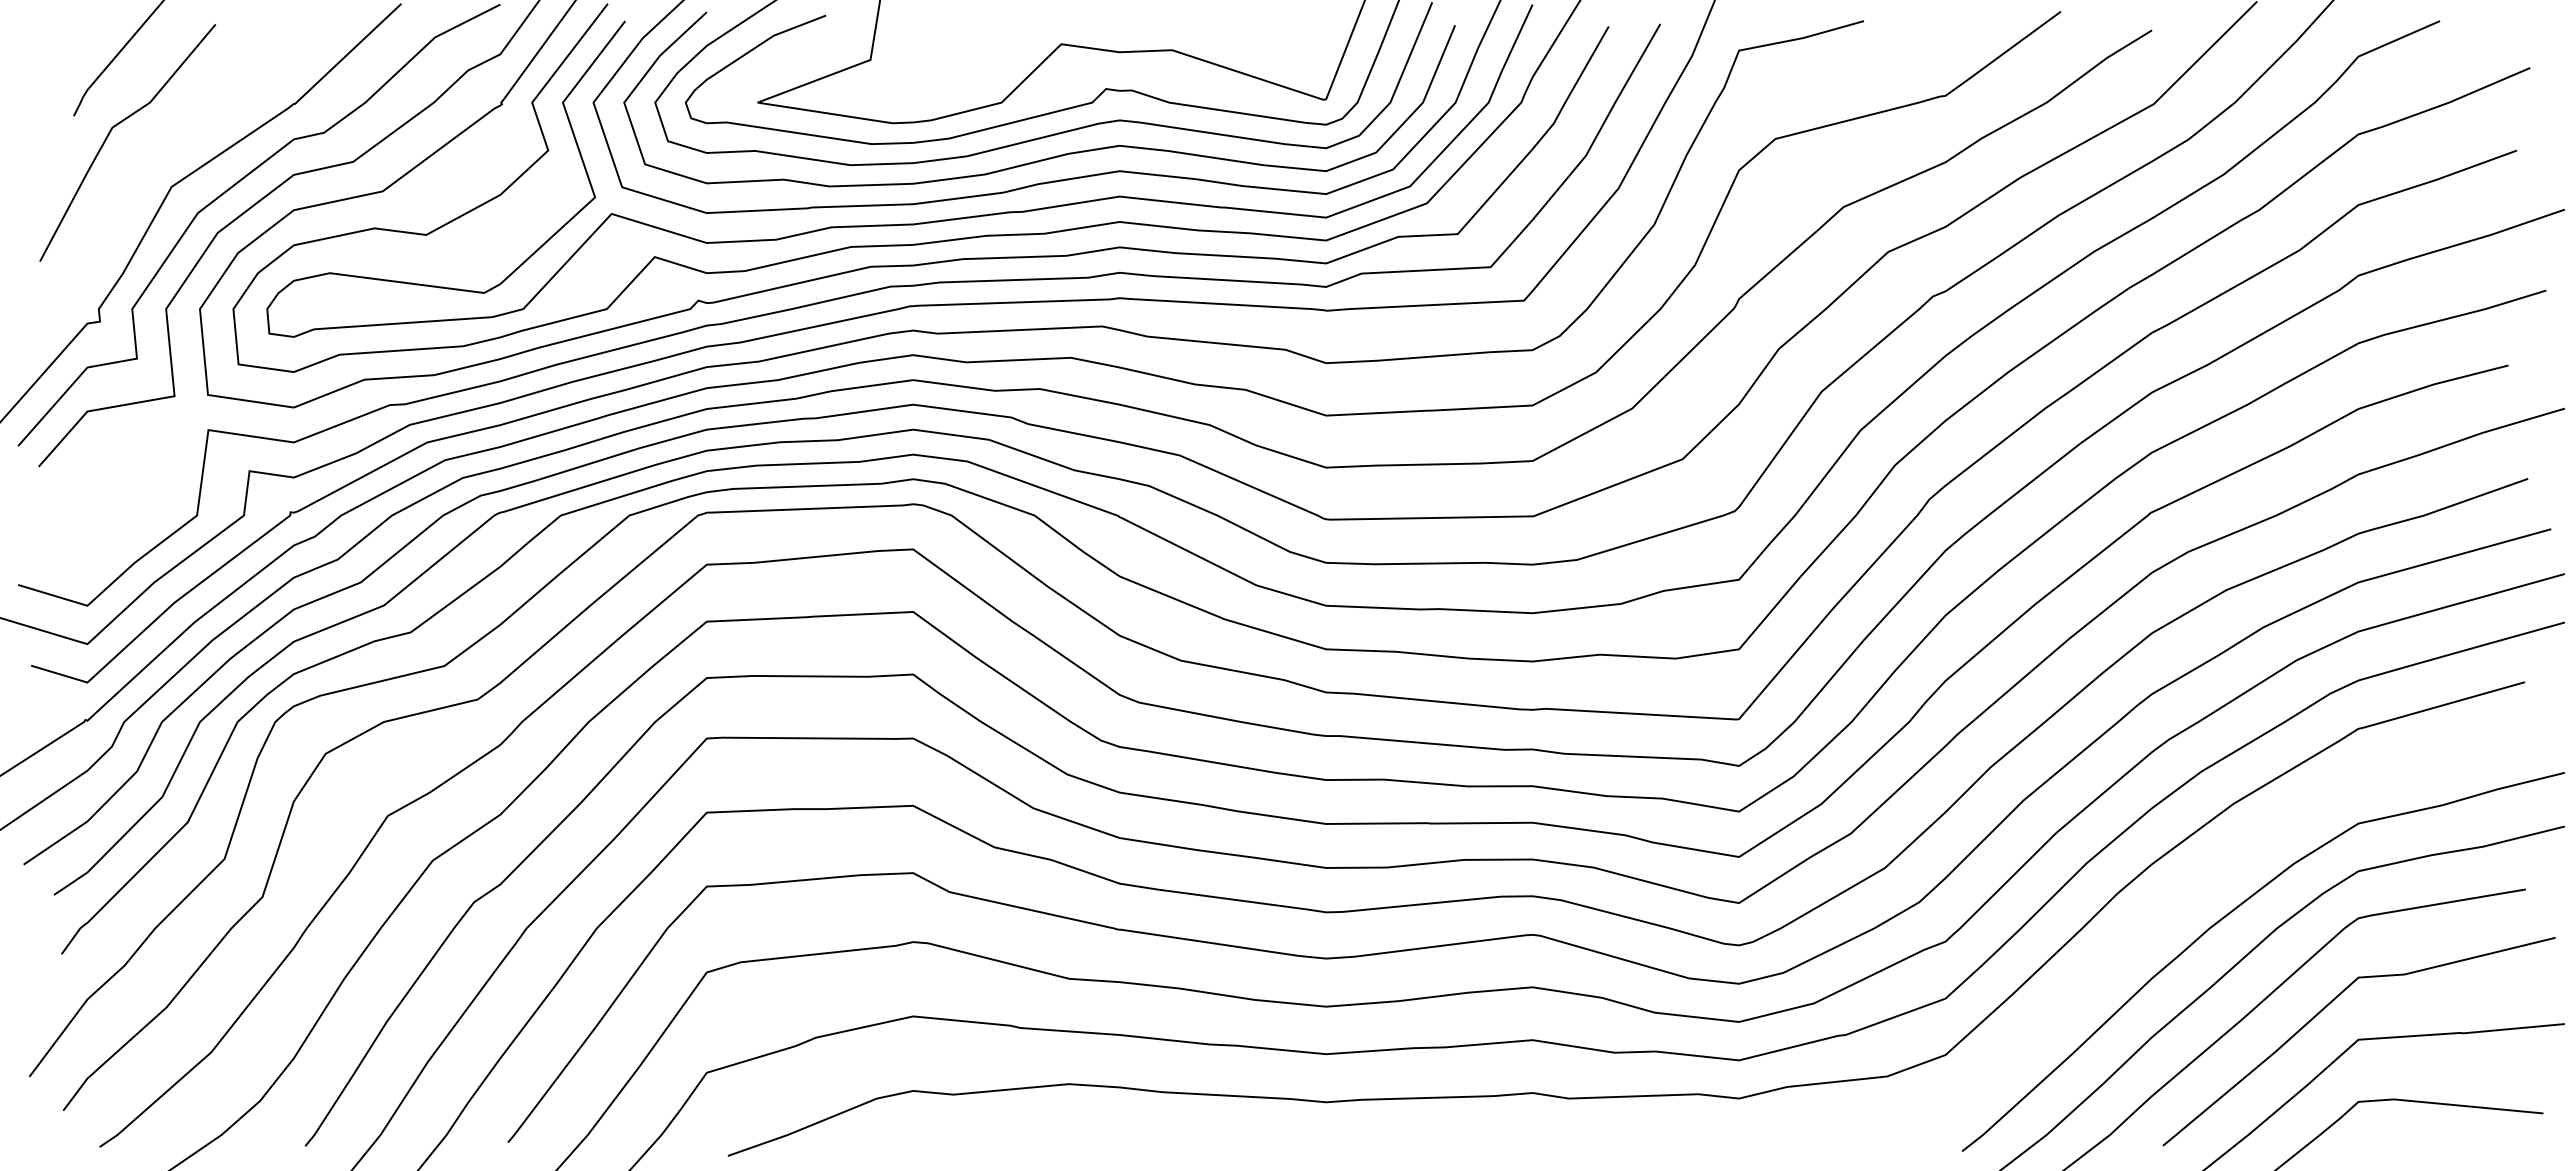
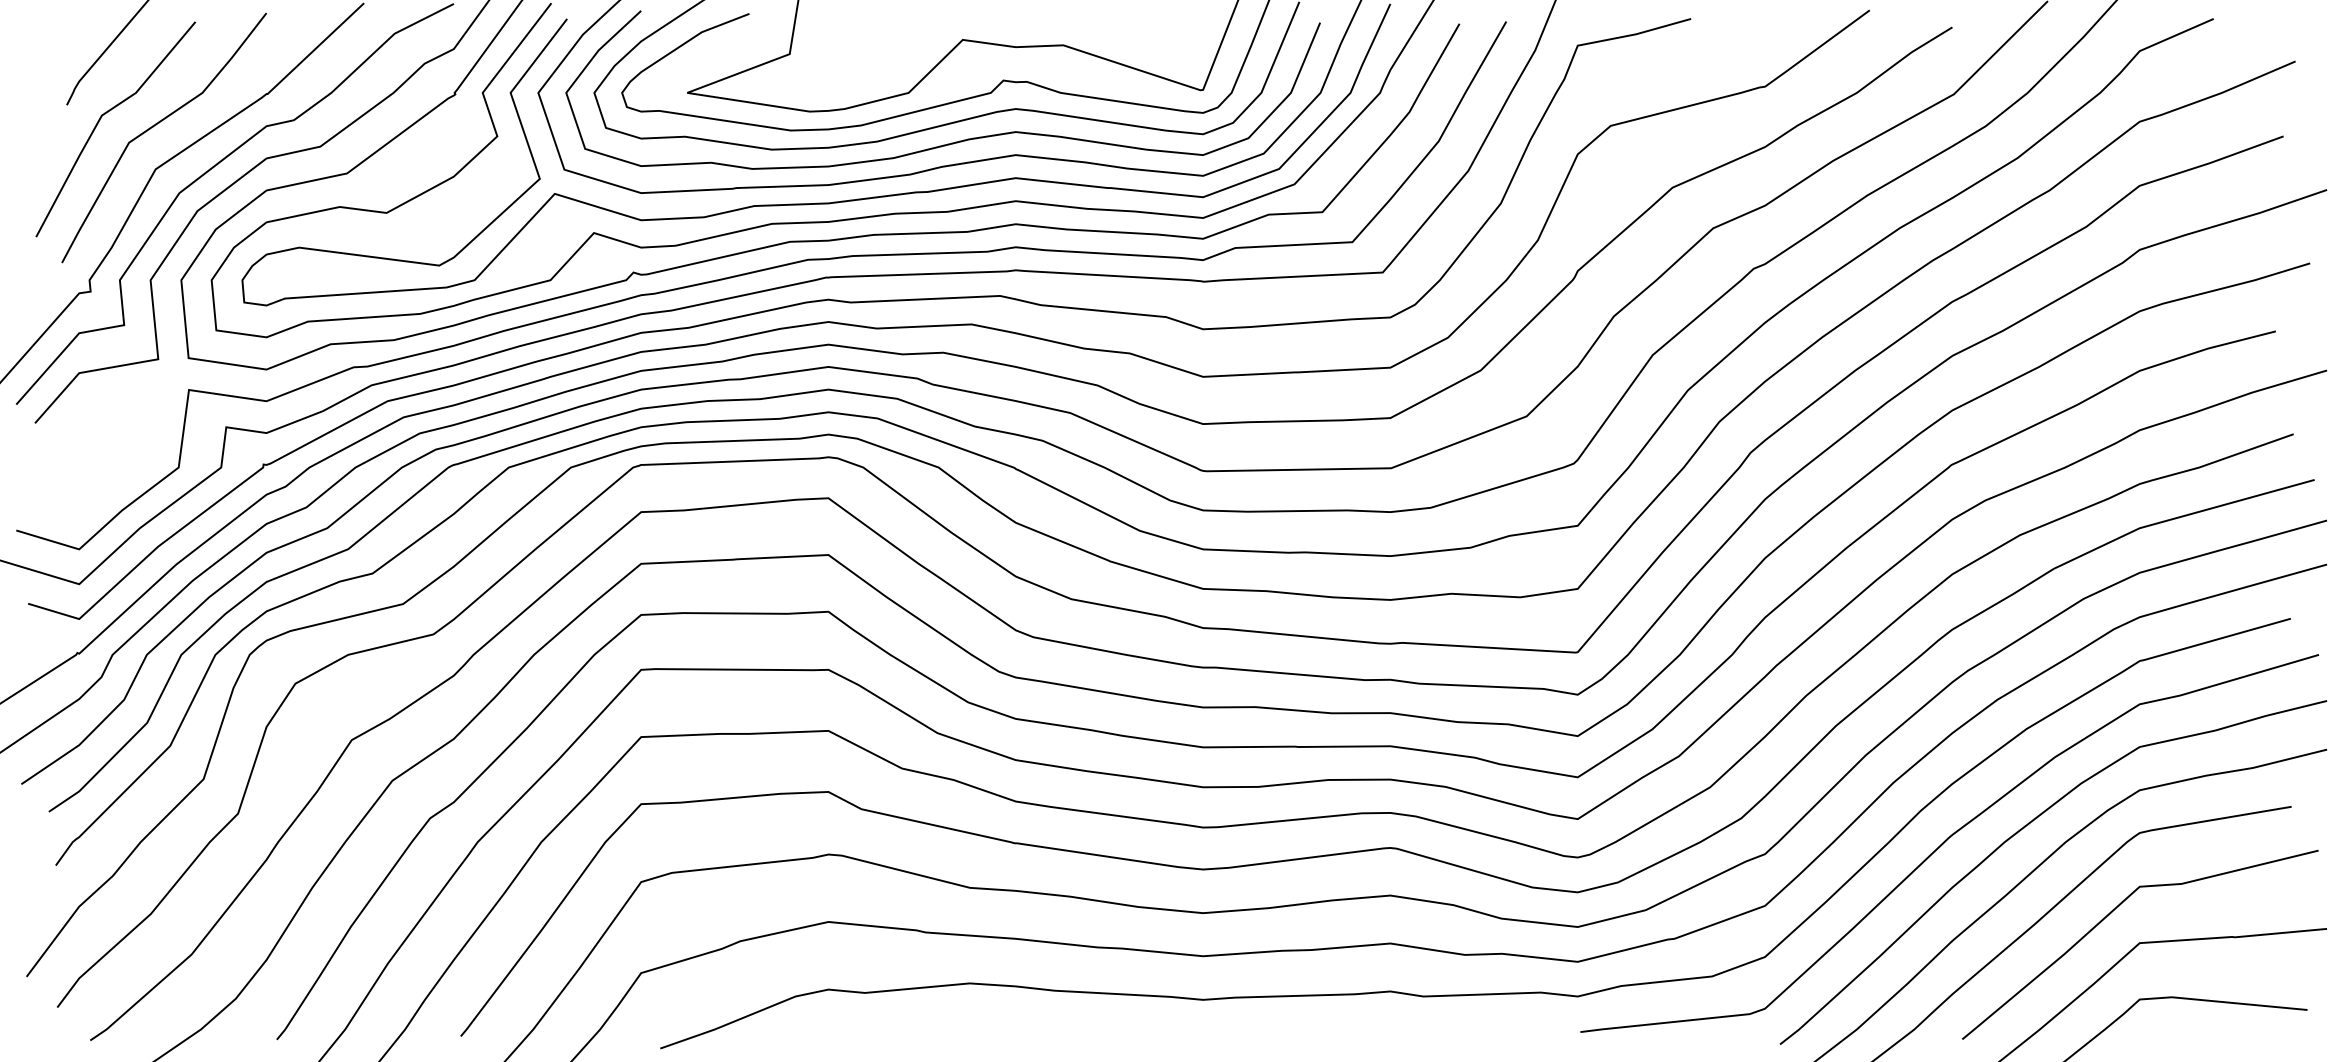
curve: (172, 138) -> (156, 125), added
curve: (2146, 926) -> (1947, 840), added

